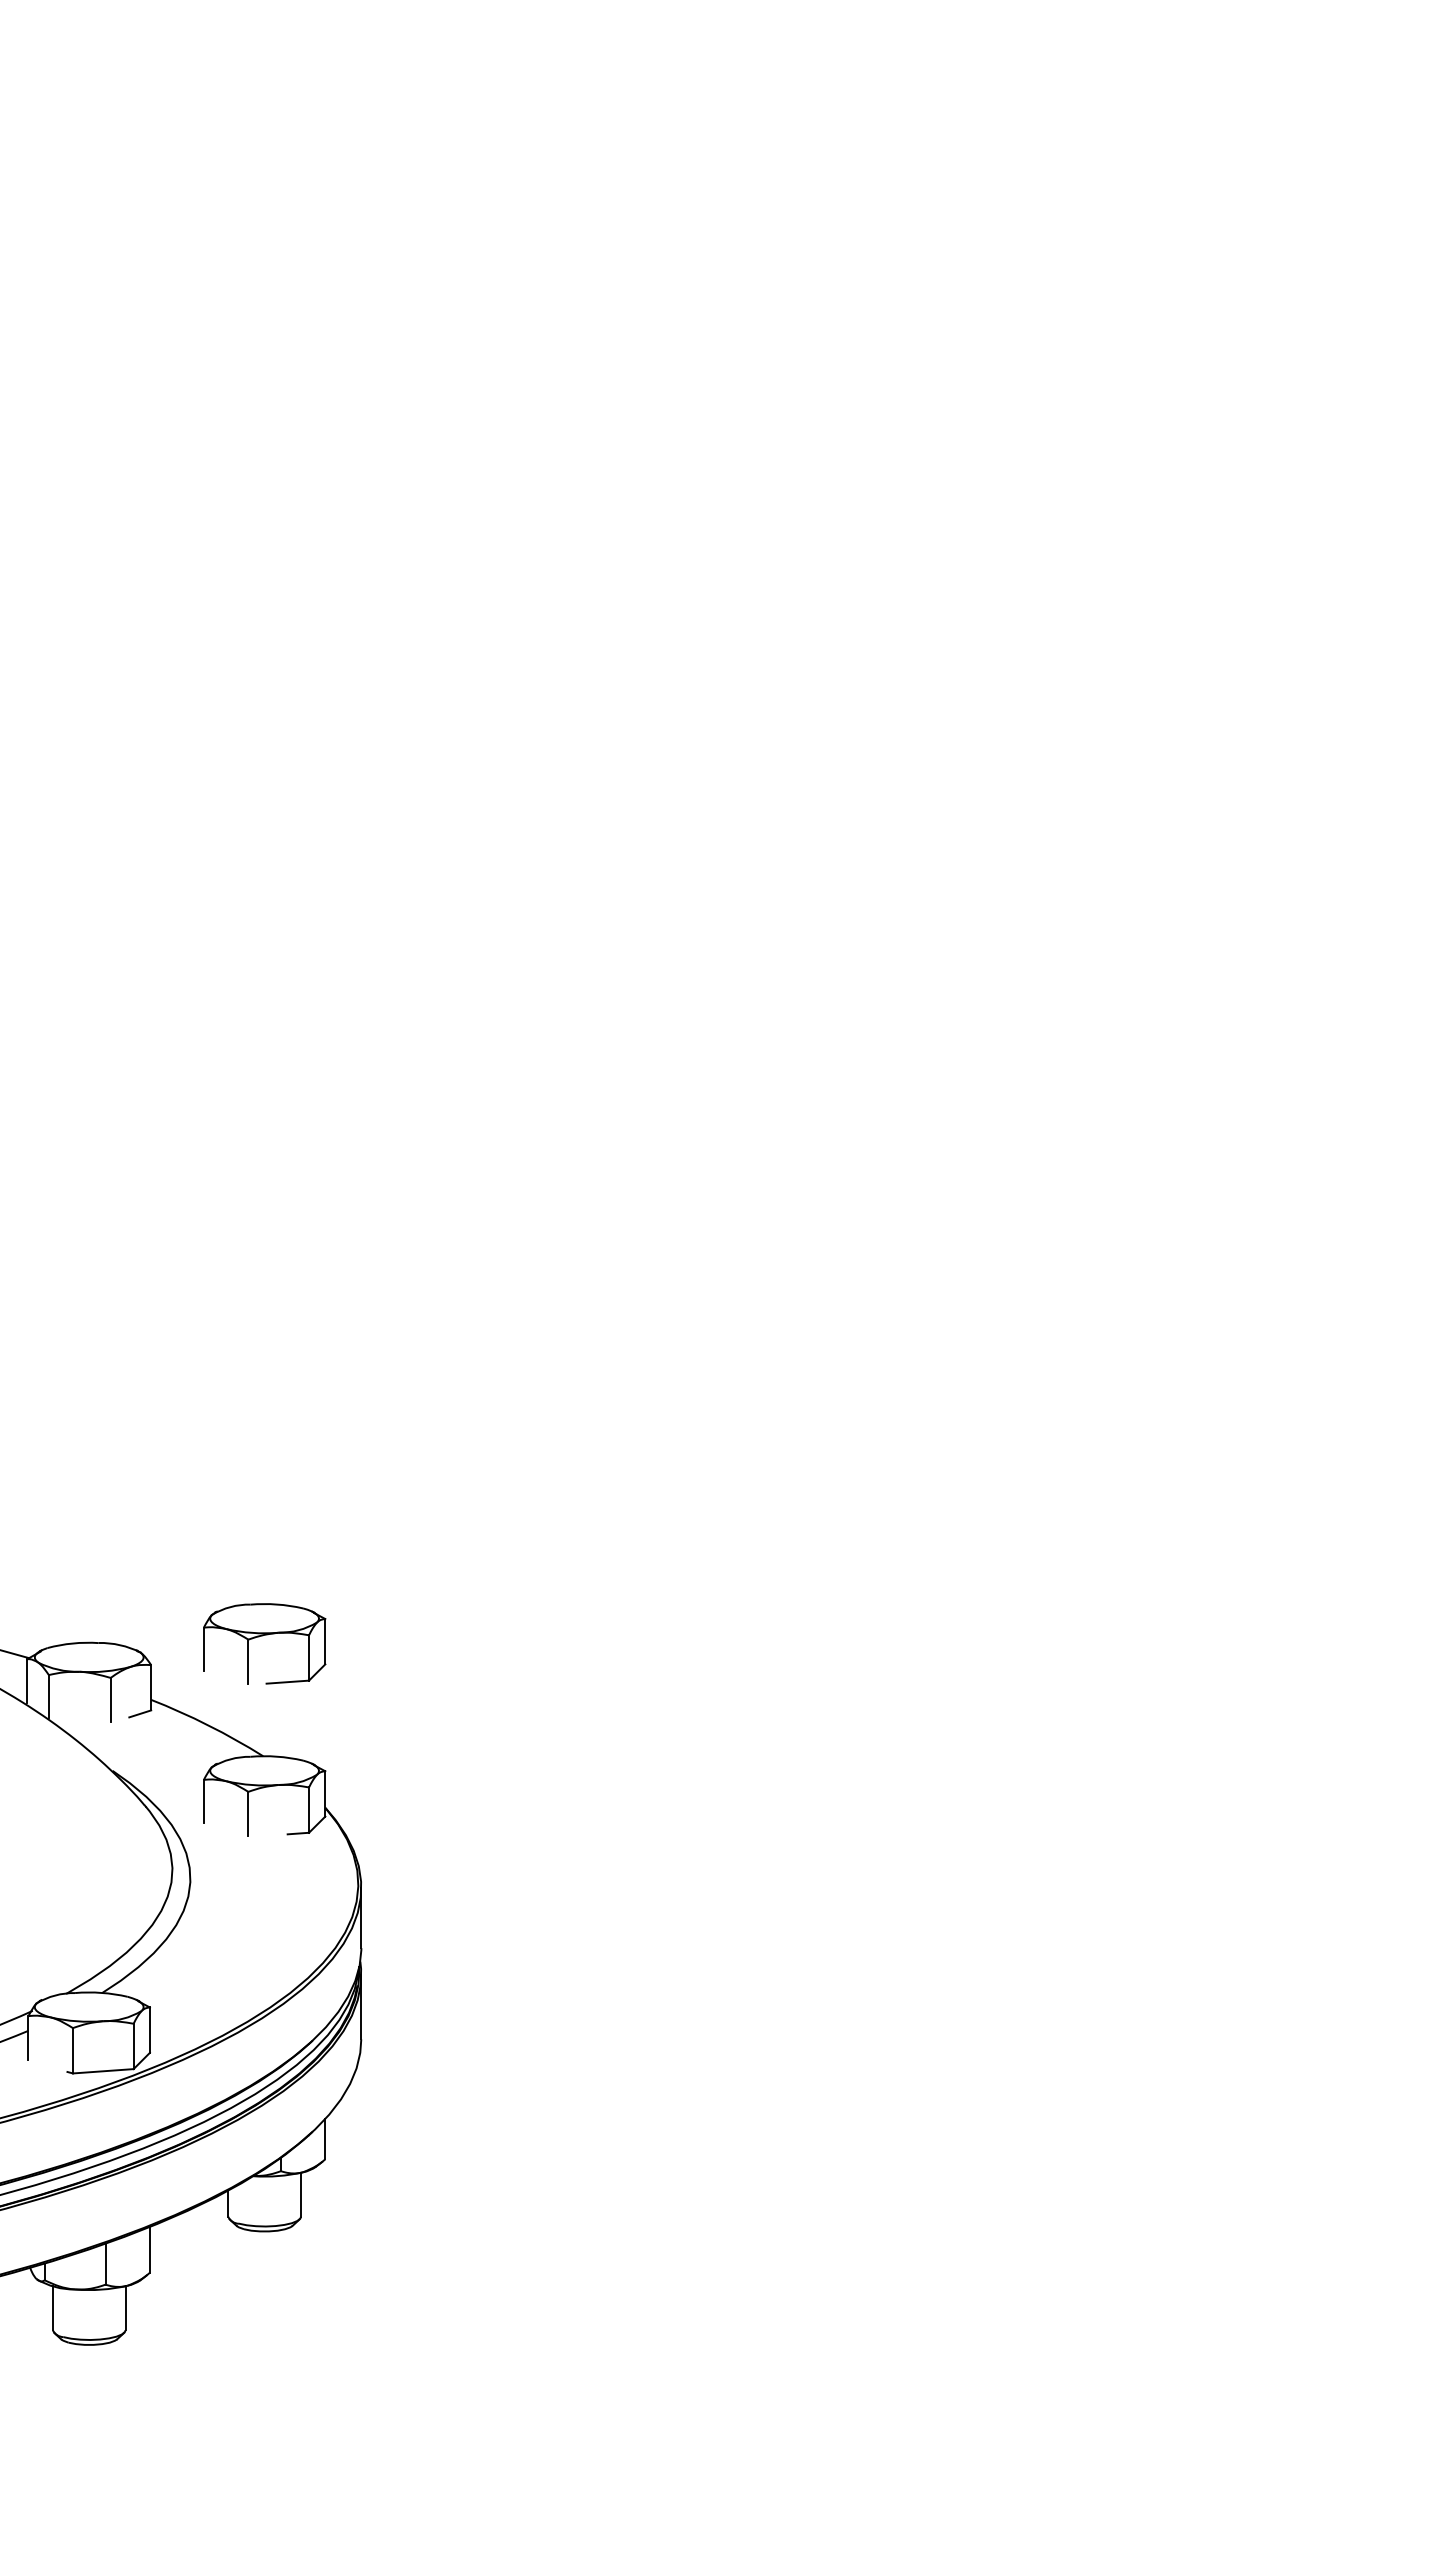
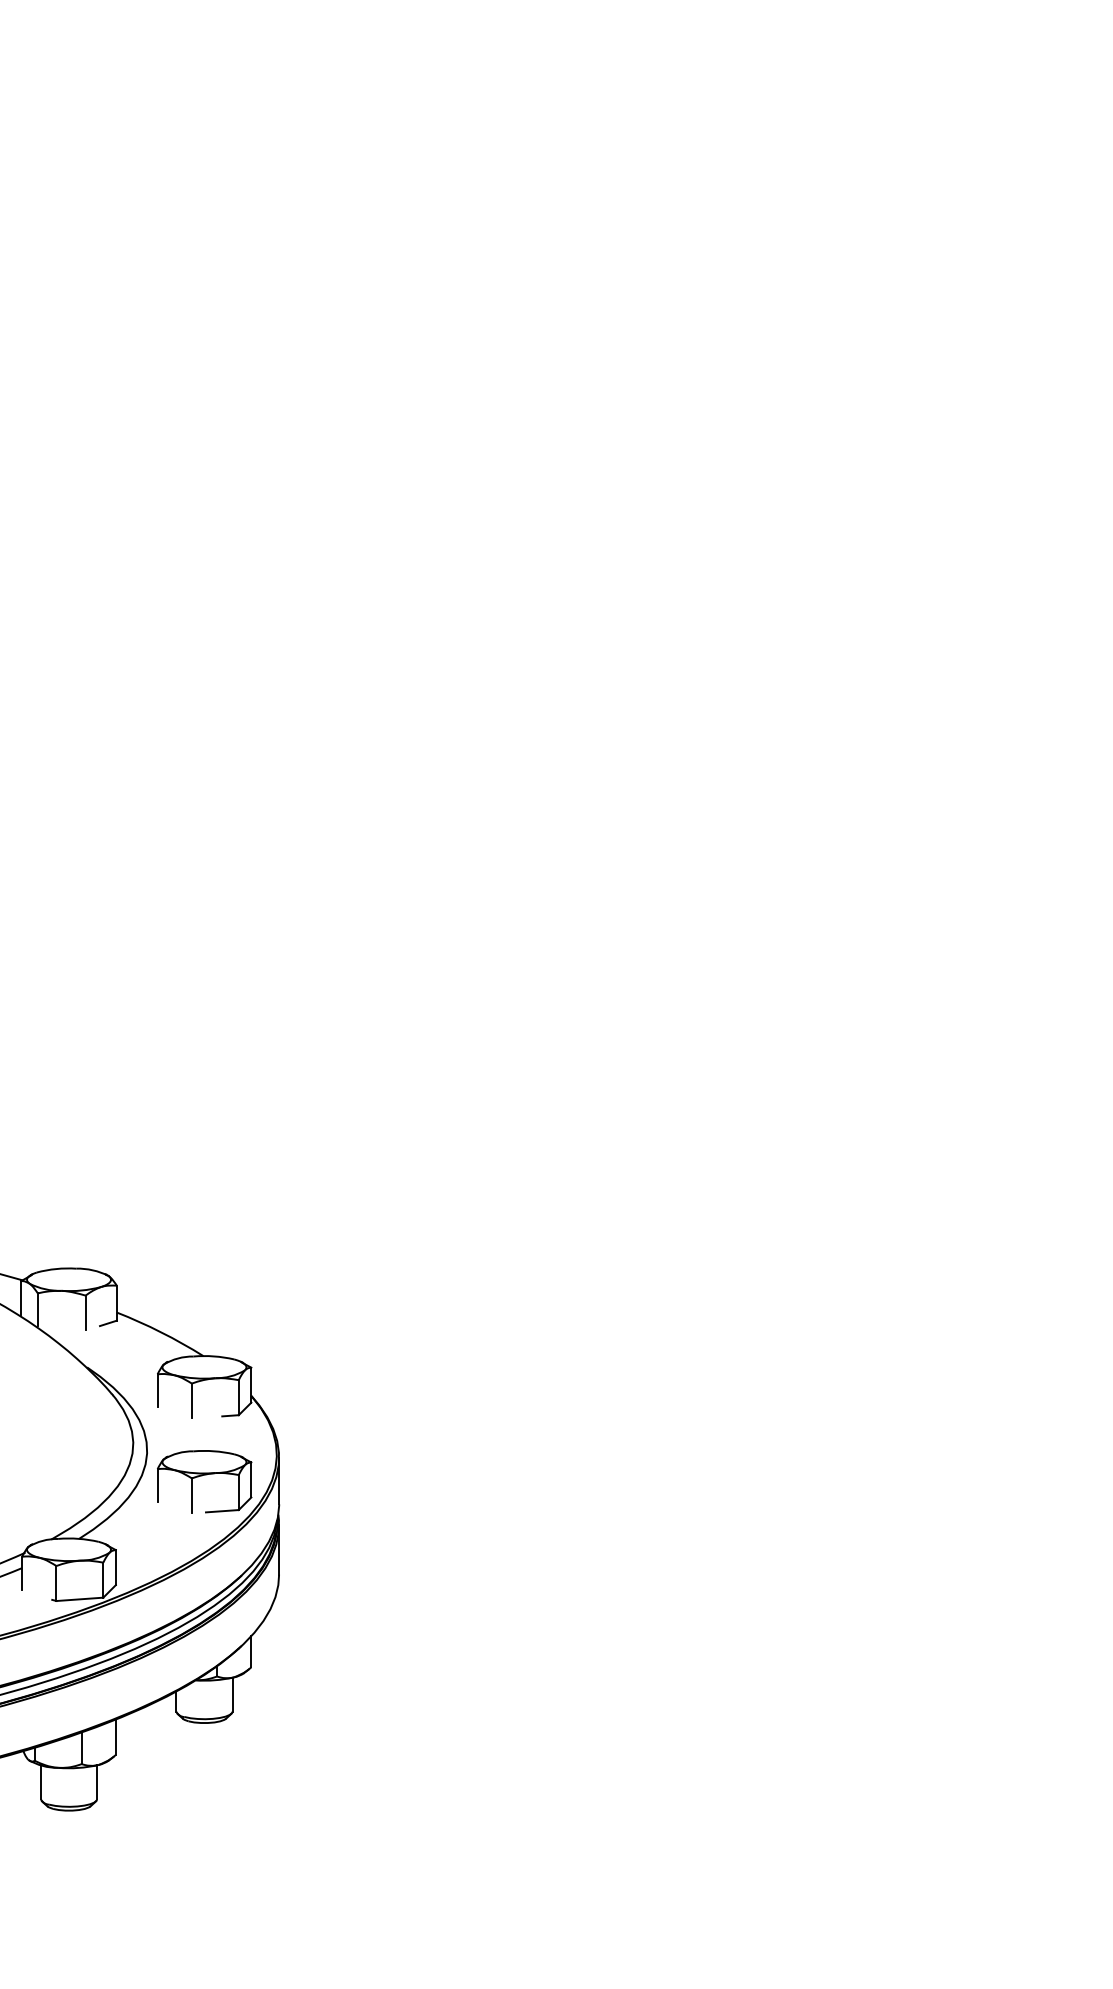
part: (262, 1636) -> (202, 1475), moved

